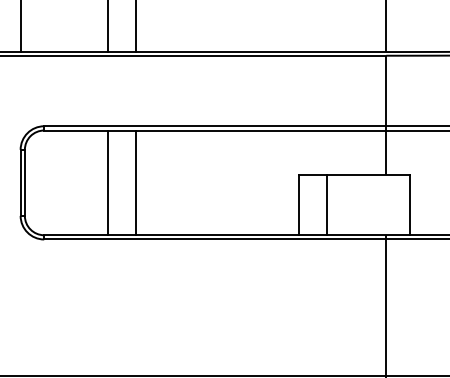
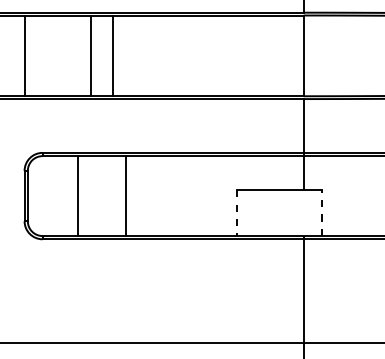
line: (108, 183) -> (78, 196), moved
line: (135, 183) -> (125, 196), moved
line: (298, 205) -> (236, 213), solid -> dashed
line: (327, 205) -> (258, 213), removed
line: (409, 205) -> (321, 213), solid -> dashed

